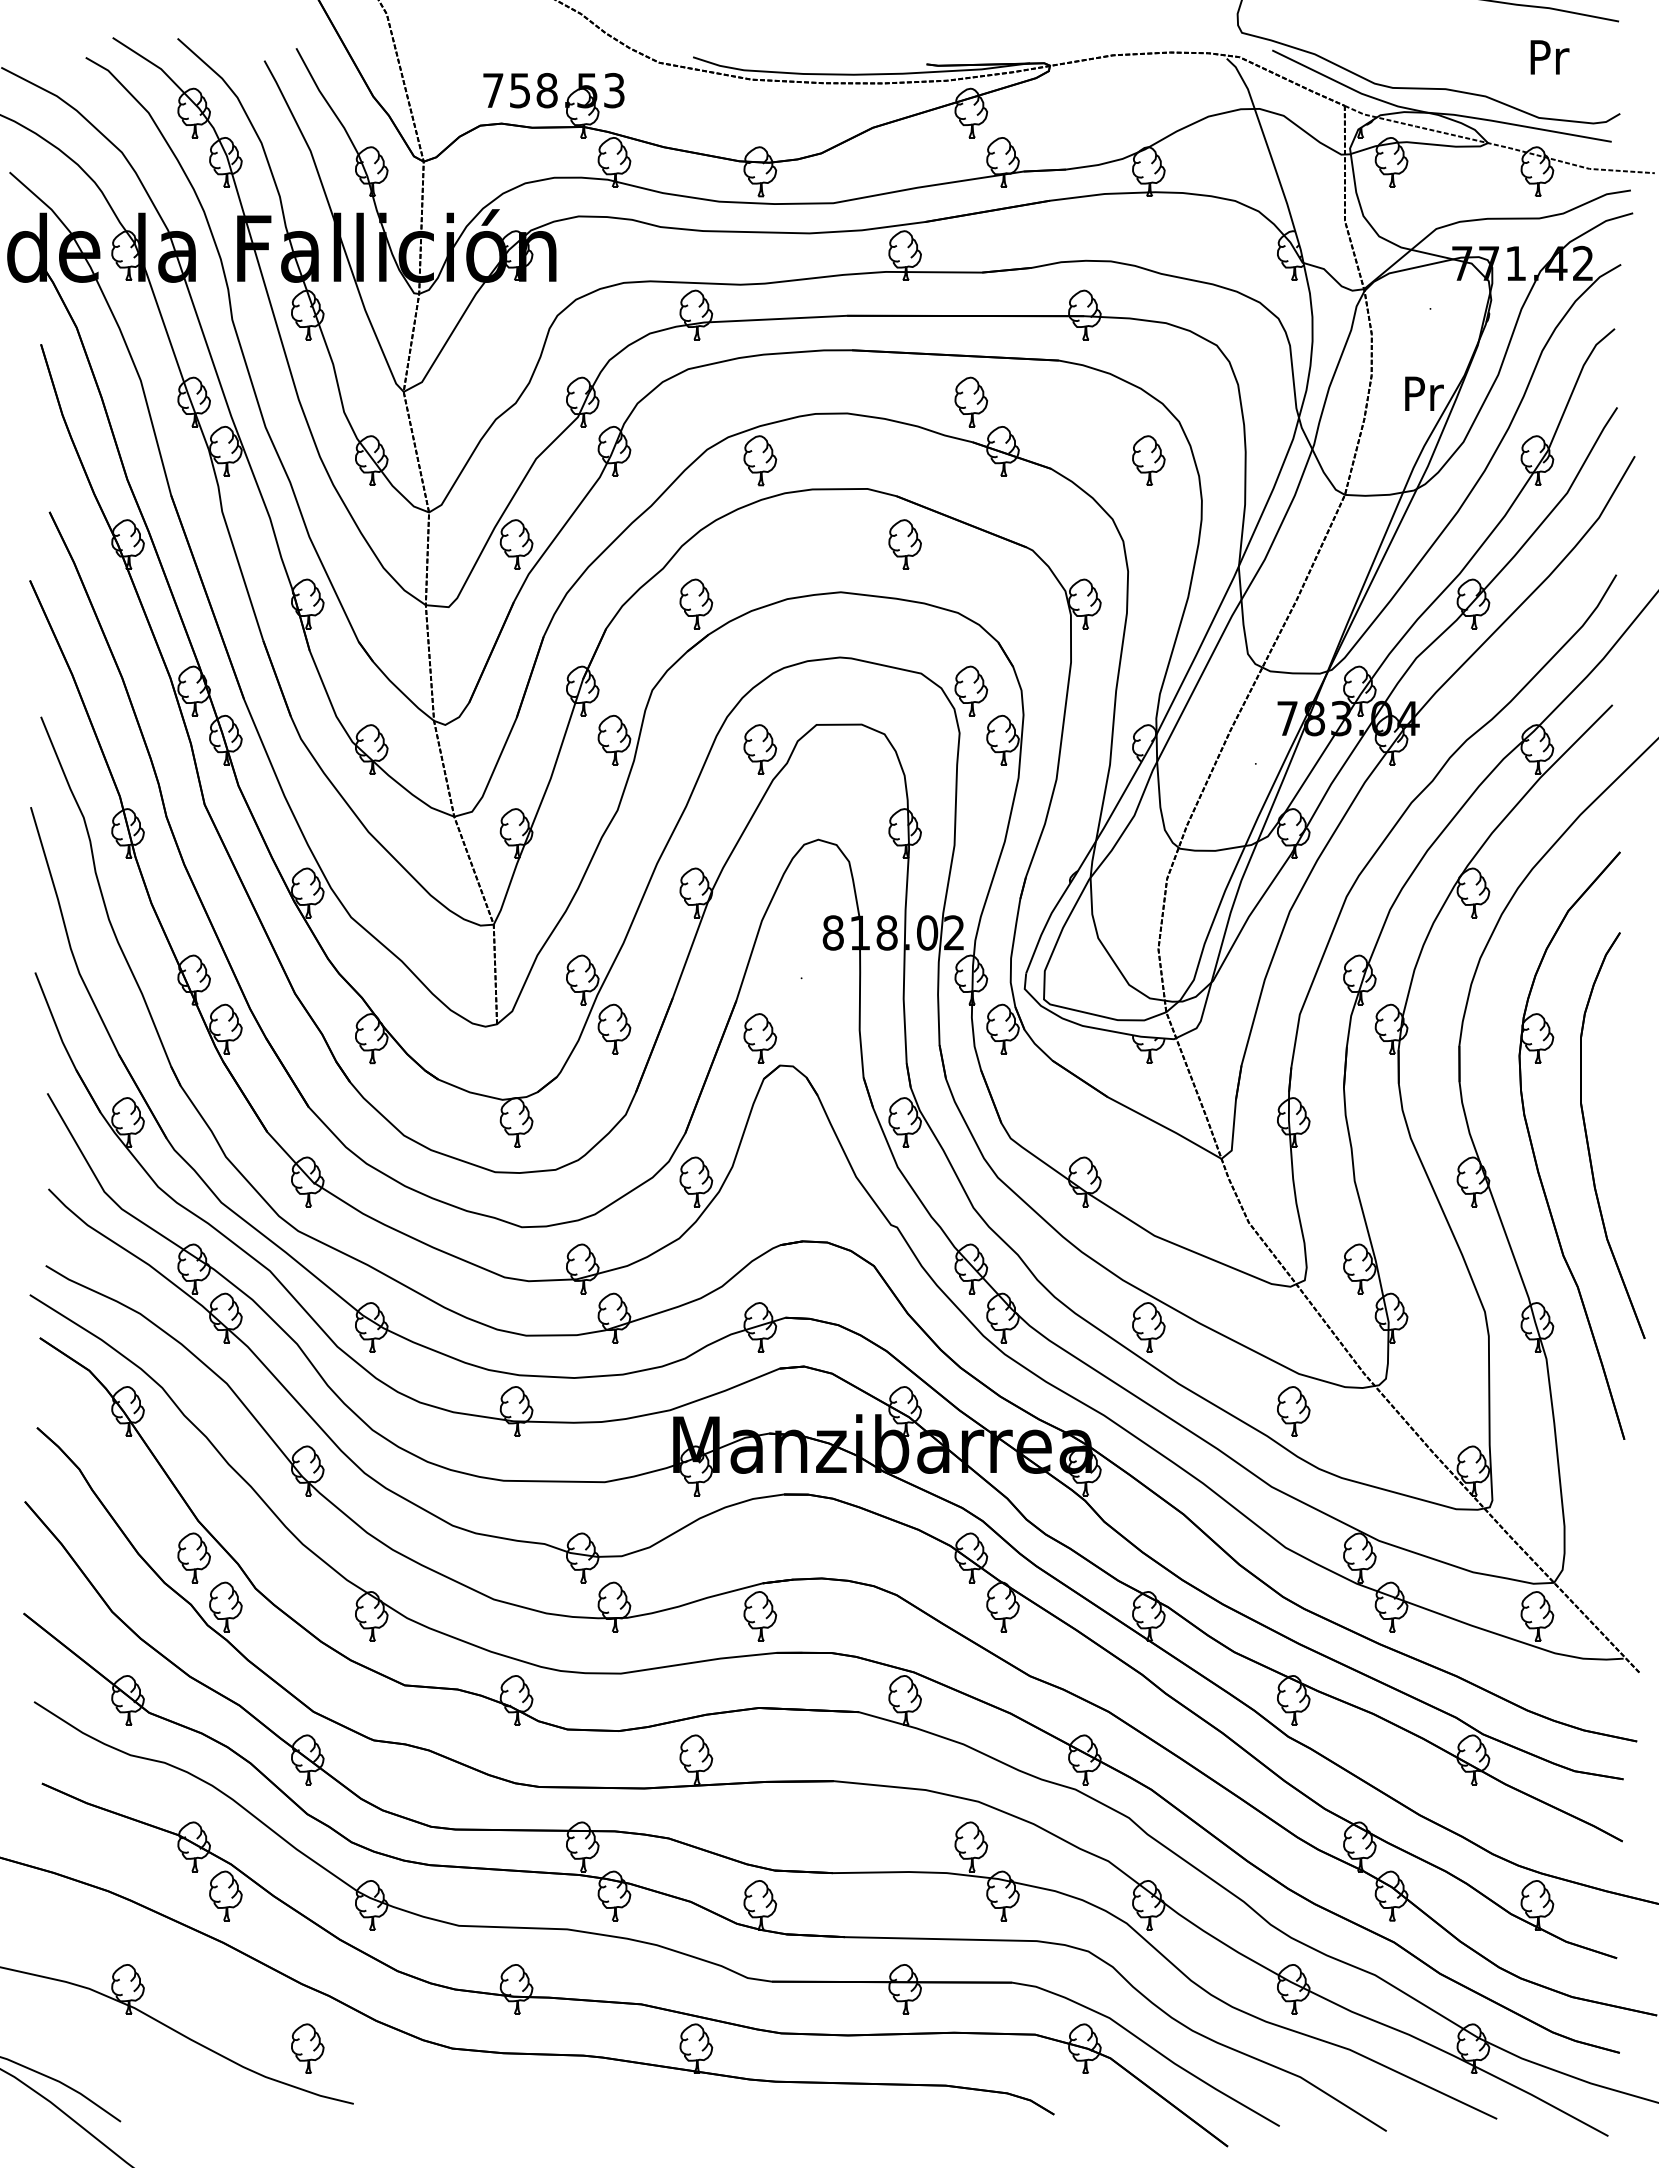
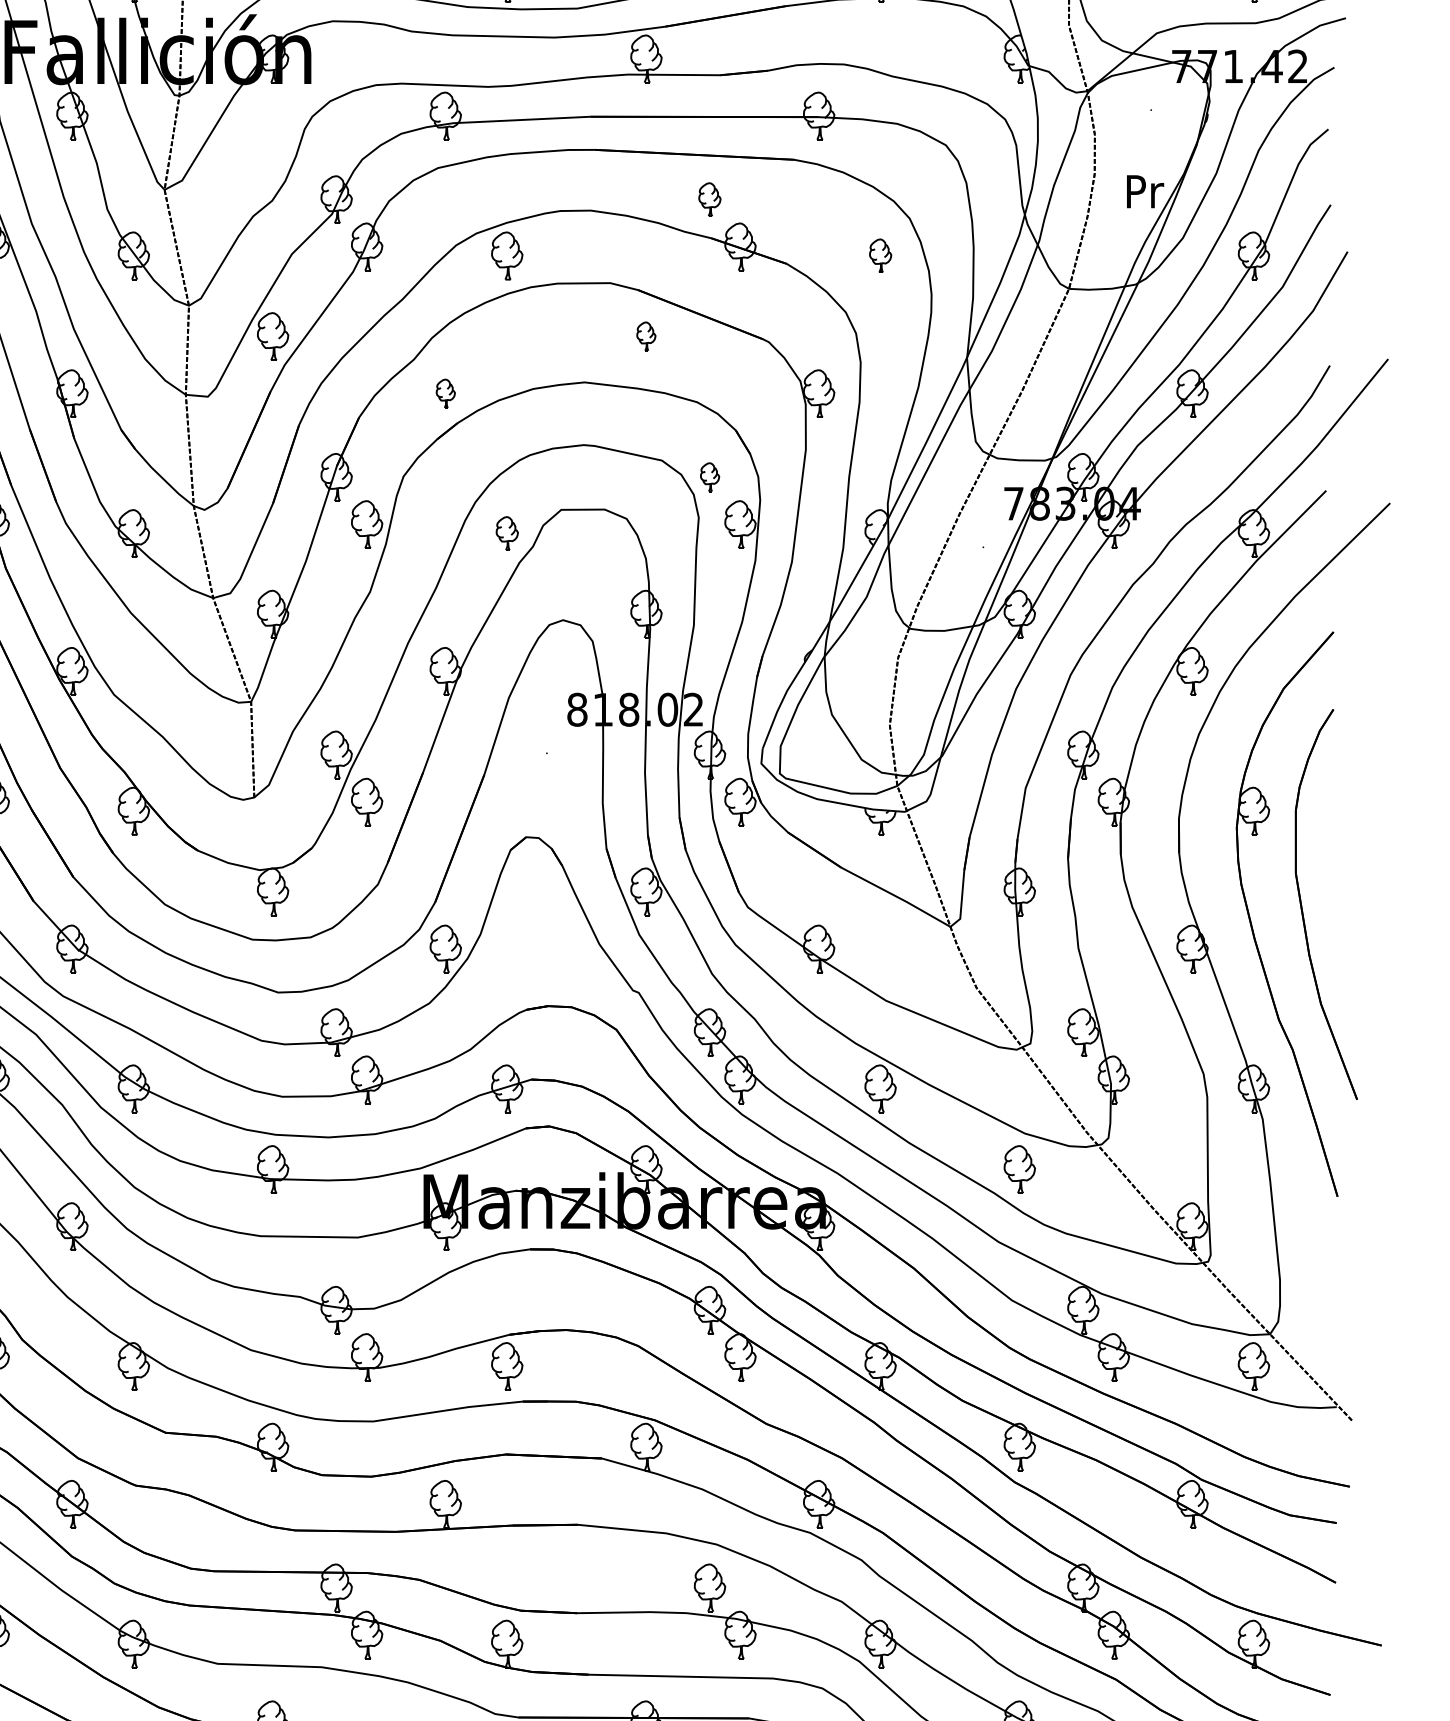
part: (970, 401) -> (709, 199), size x0.7
part: (1148, 460) -> (880, 255), size x0.7
part: (904, 544) -> (645, 336), size x0.6
part: (696, 603) -> (445, 393), size x0.6
part: (971, 690) -> (710, 476), size x0.6
part: (760, 749) -> (507, 533), size x0.7
part: (760, 1038) -> (507, 811), removed

